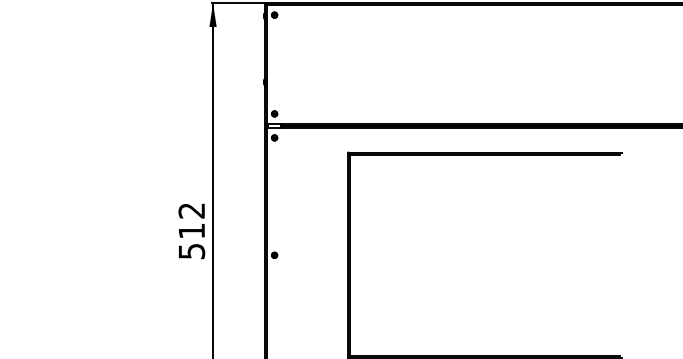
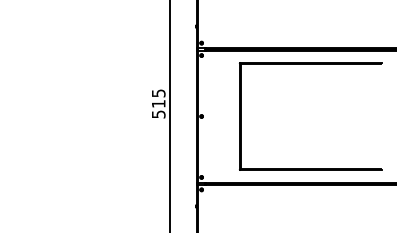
text: (191, 210) -> (158, 93), 512 -> 515

